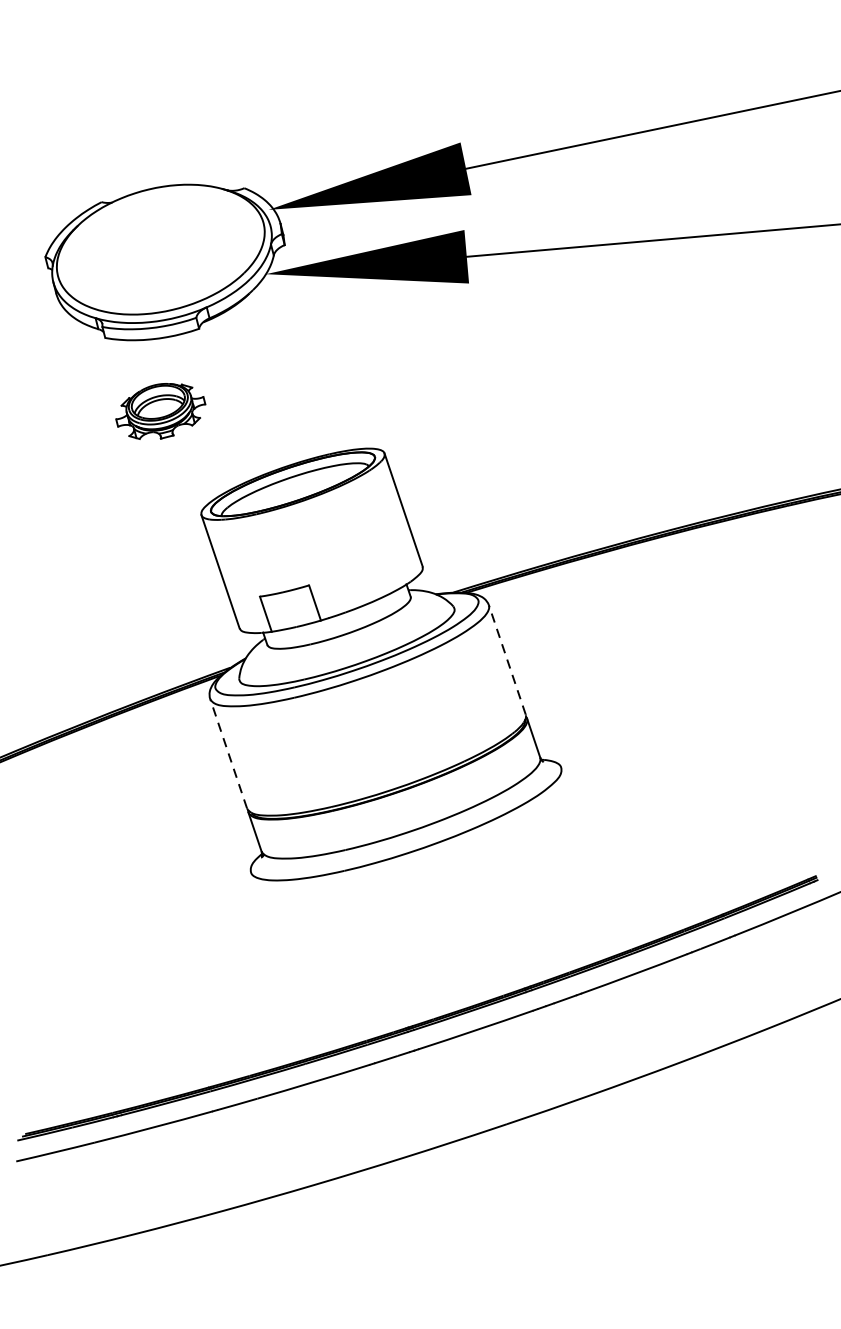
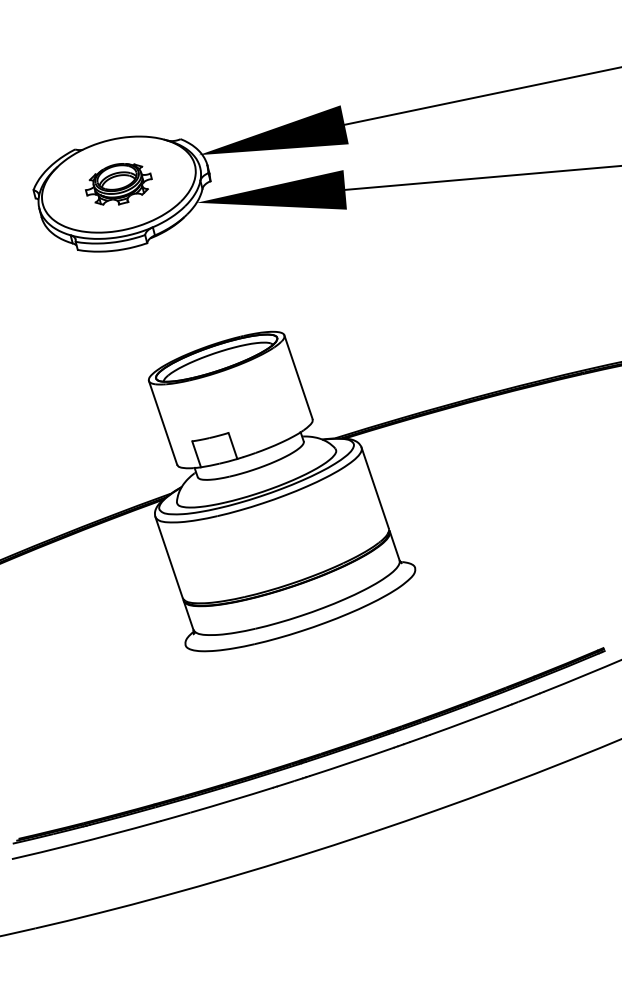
part: (160, 411) -> (118, 184), moved
line: (507, 660) -> (375, 488), dashed -> solid
line: (229, 753) -> (169, 557), dashed -> solid

